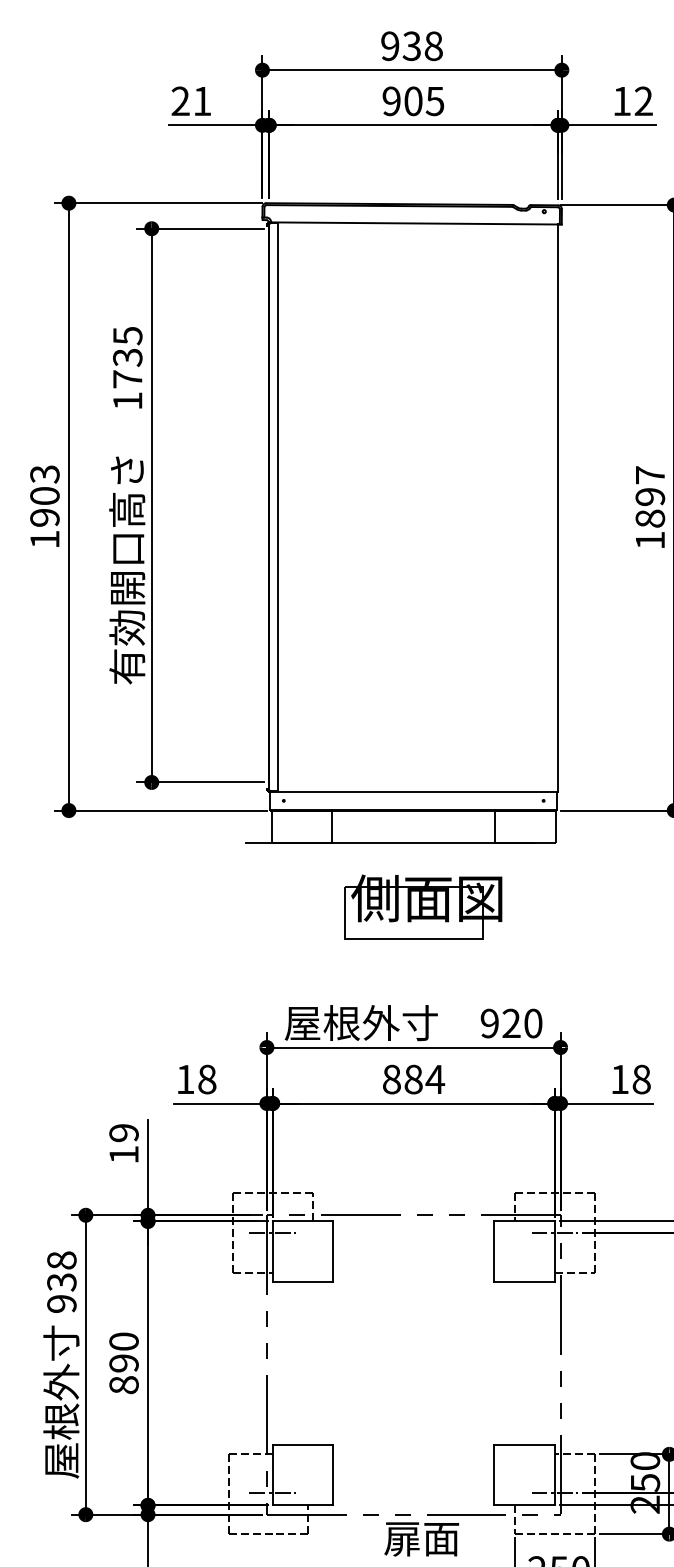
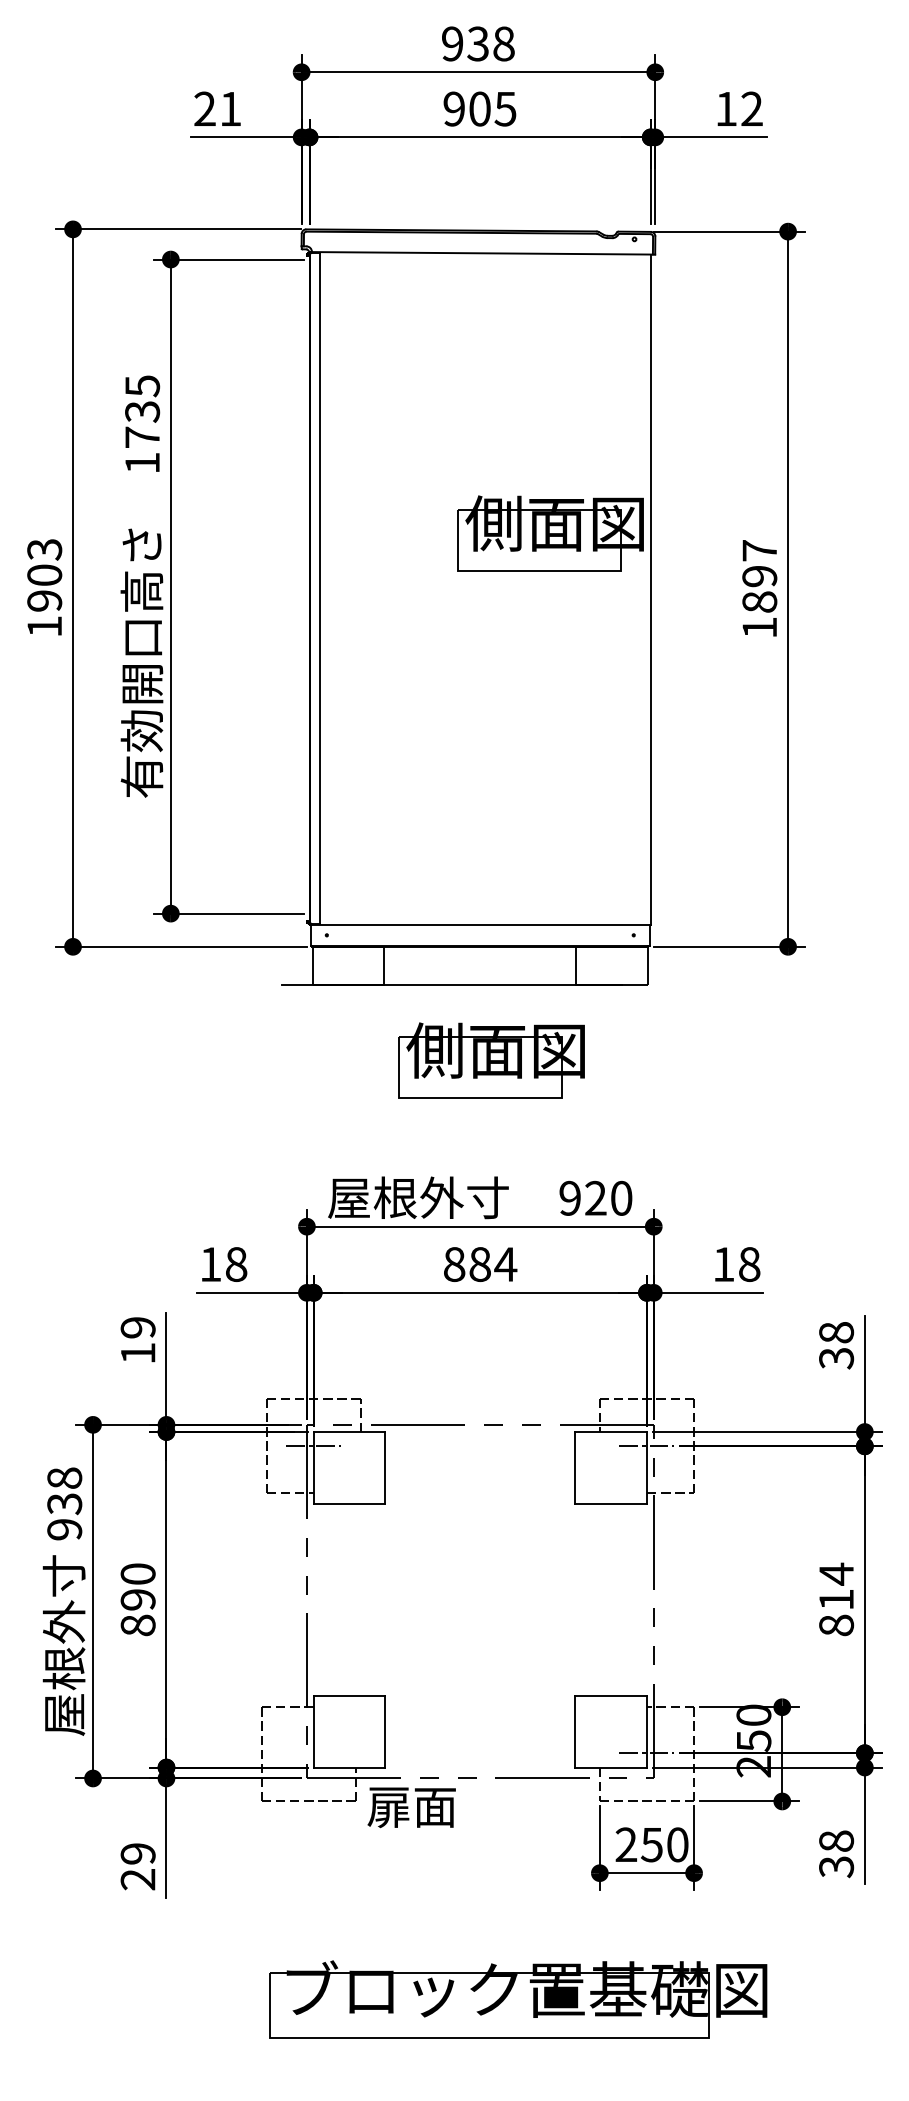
part: (473, 460) -> (550, 533), added
line: (272, 1493) -> (313, 1753), removed
text: (421, 1539) -> (411, 1807), moved

